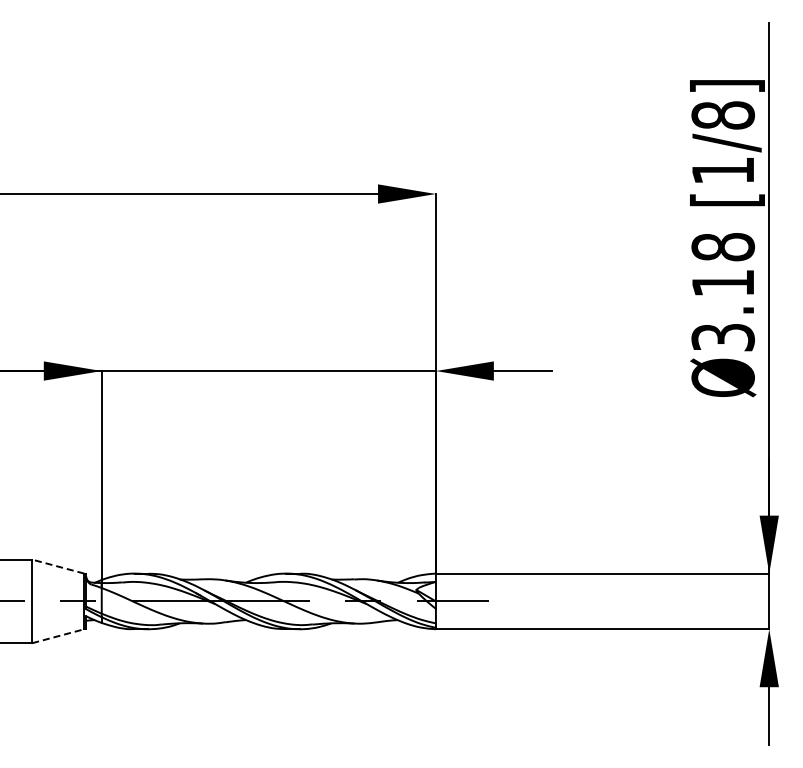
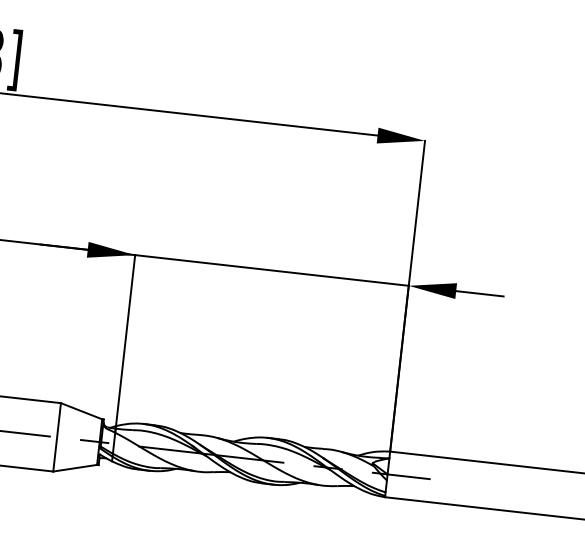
line: (58, 566) -> (81, 411), dashed -> solid
line: (58, 636) -> (75, 468), dashed -> solid

